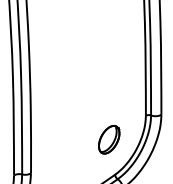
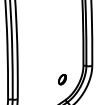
part: (109, 139) -> (62, 79), size x0.6

